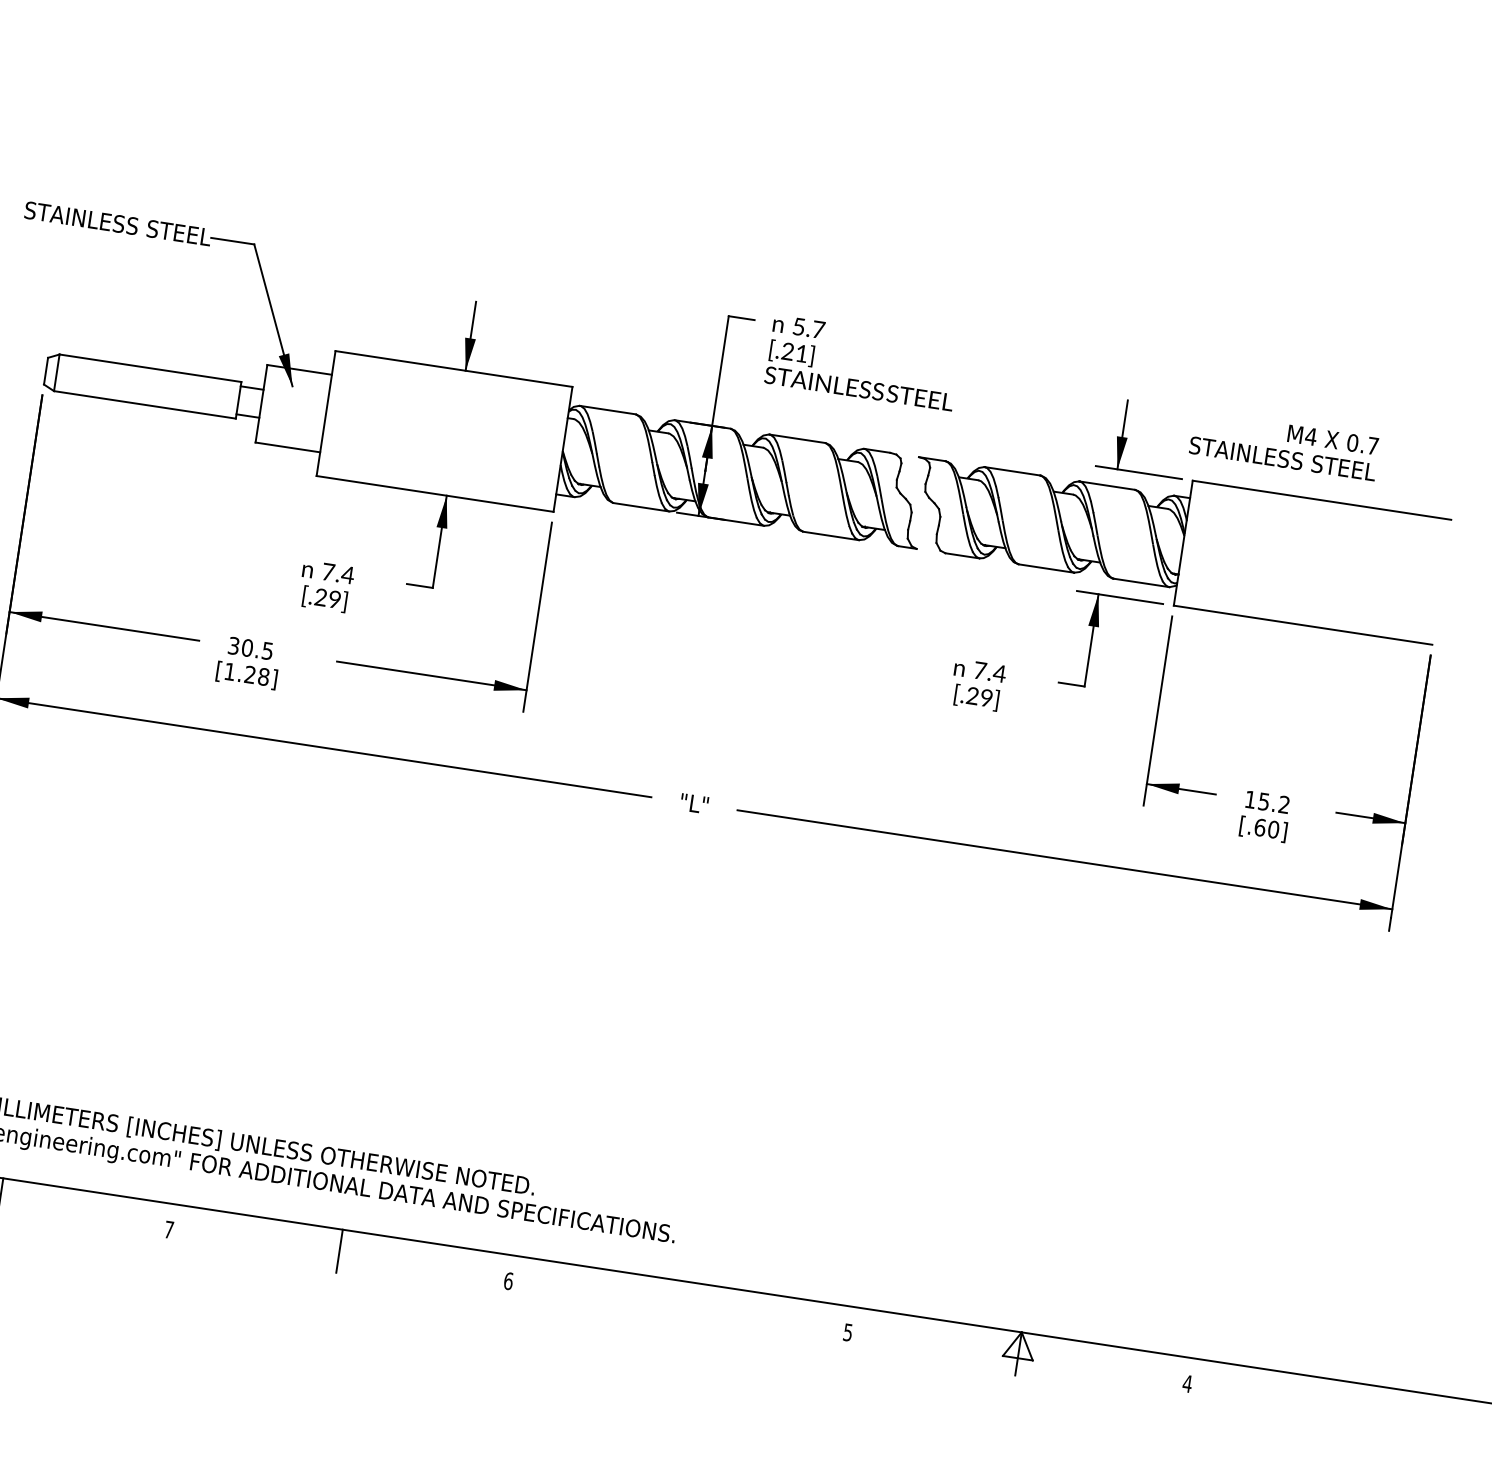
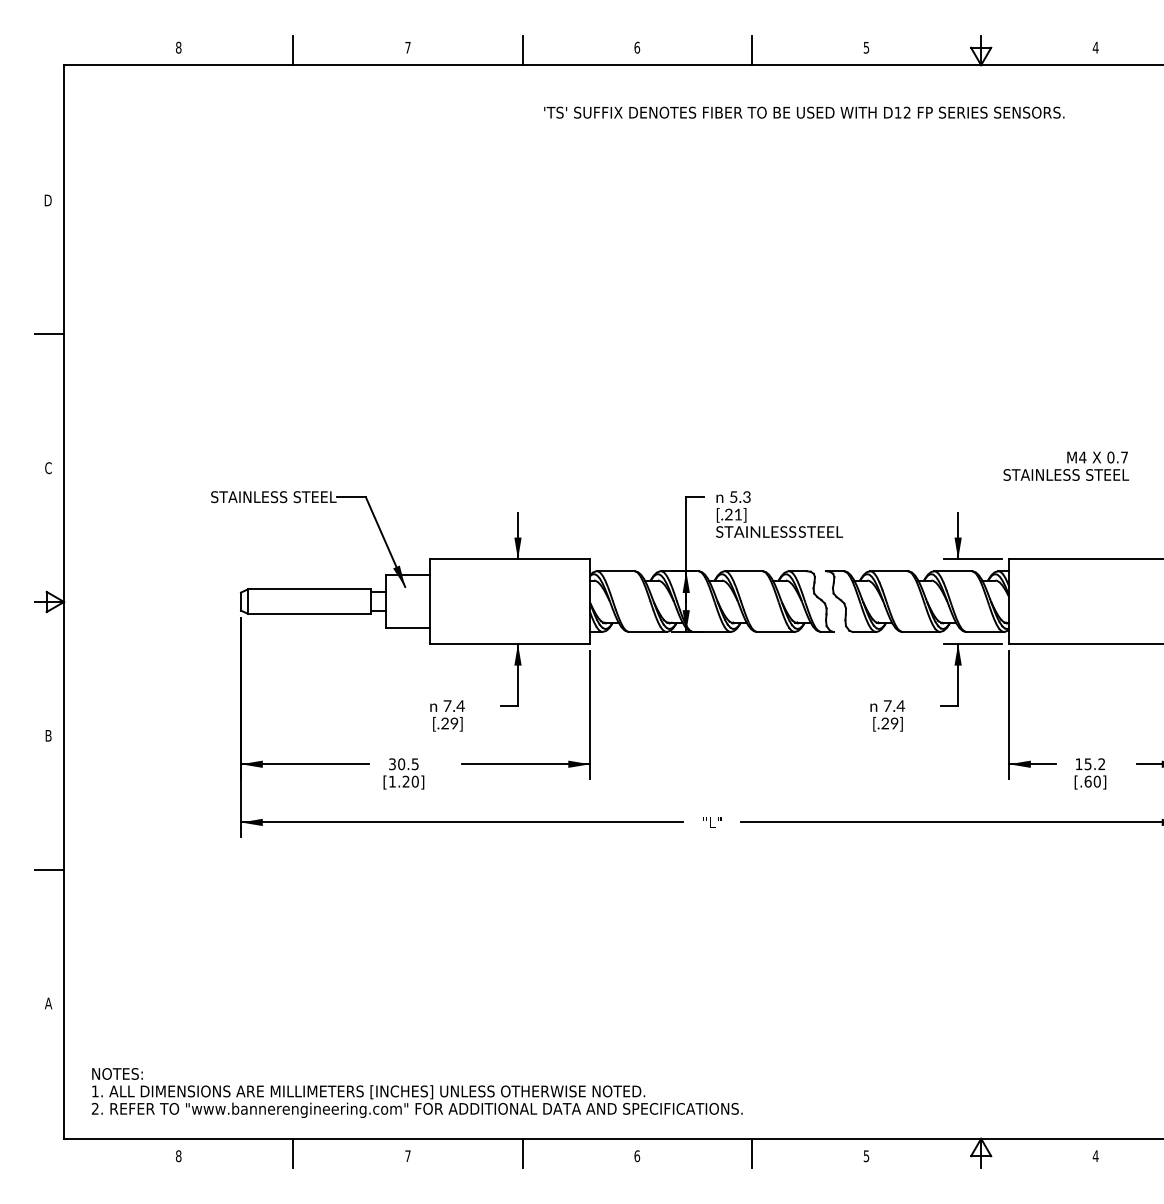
text: (818, 328) -> (746, 496), 5.7 -> 5.3
text: (1285, 444) -> (1066, 465), moved
text: (262, 676) -> (414, 781), [1.28] -> [1.20]
line: (678, 1301) -> (751, 1152), added

